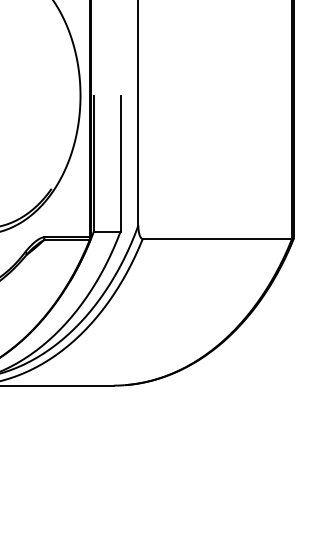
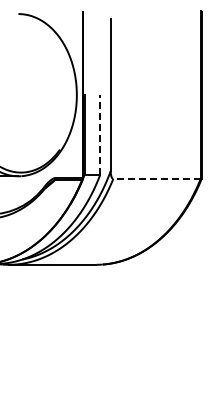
line: (120, 164) -> (100, 135), solid -> dashed
line: (218, 238) -> (157, 178), solid -> dashed

